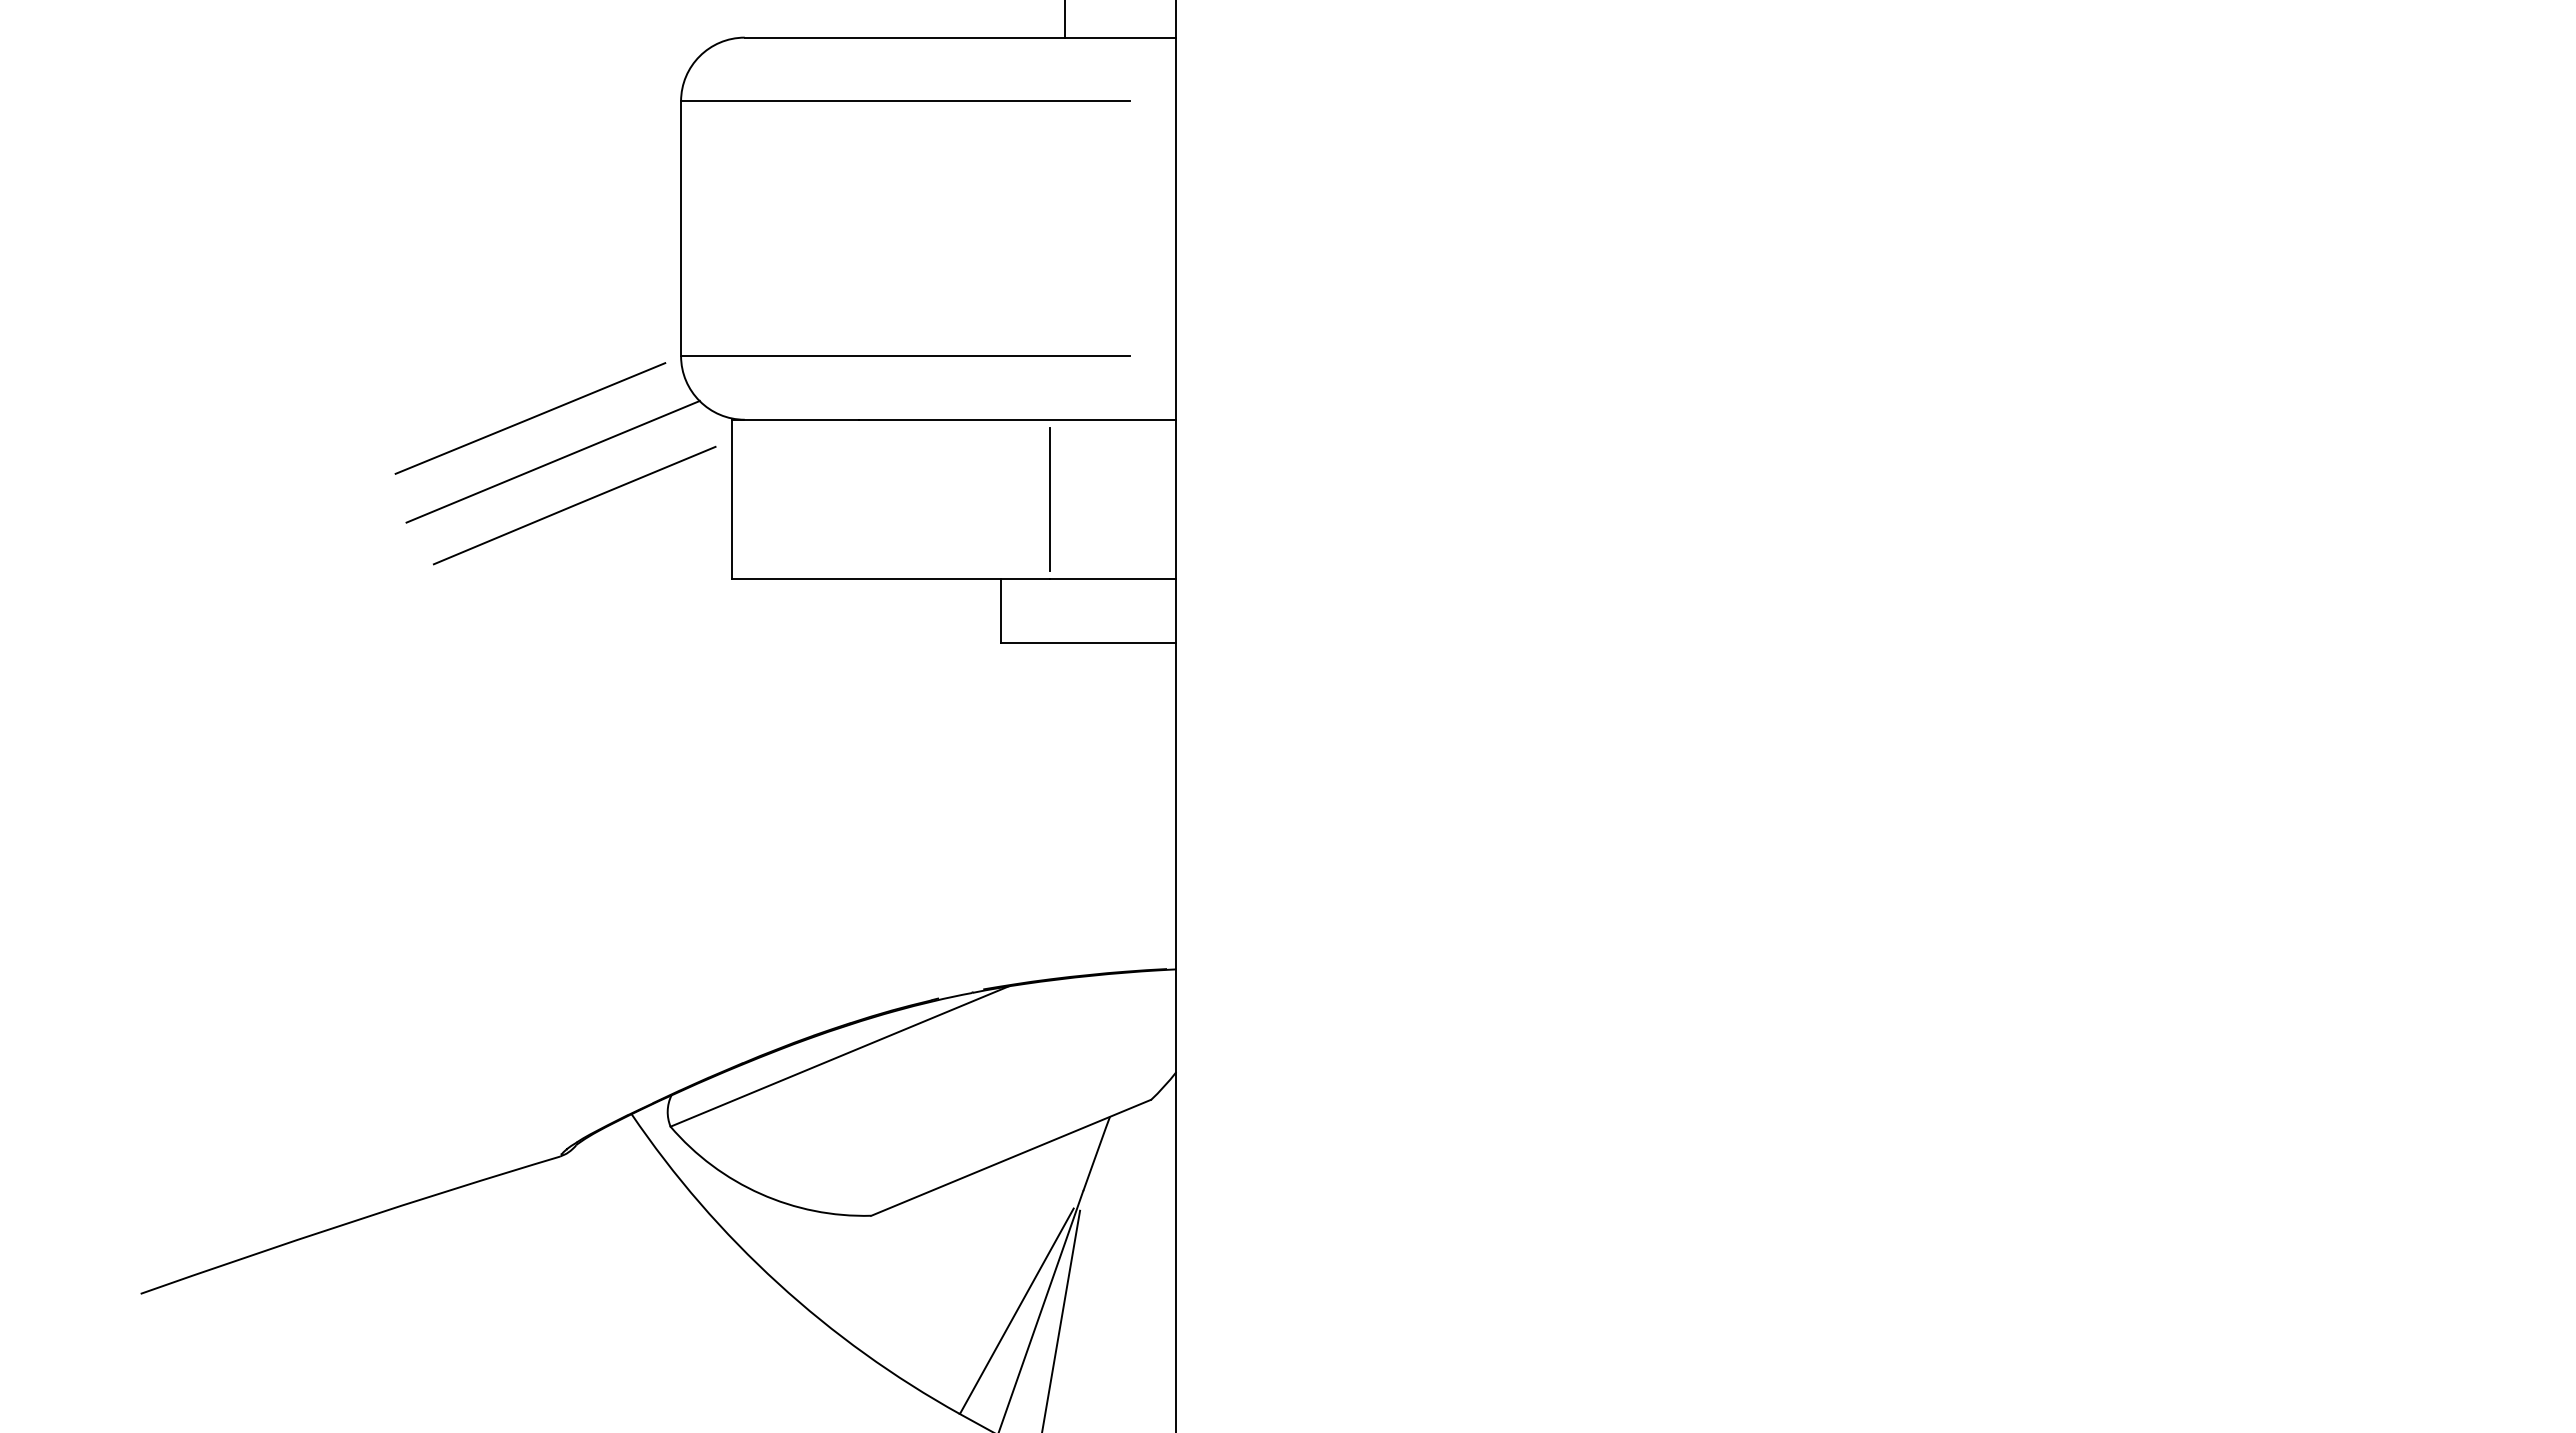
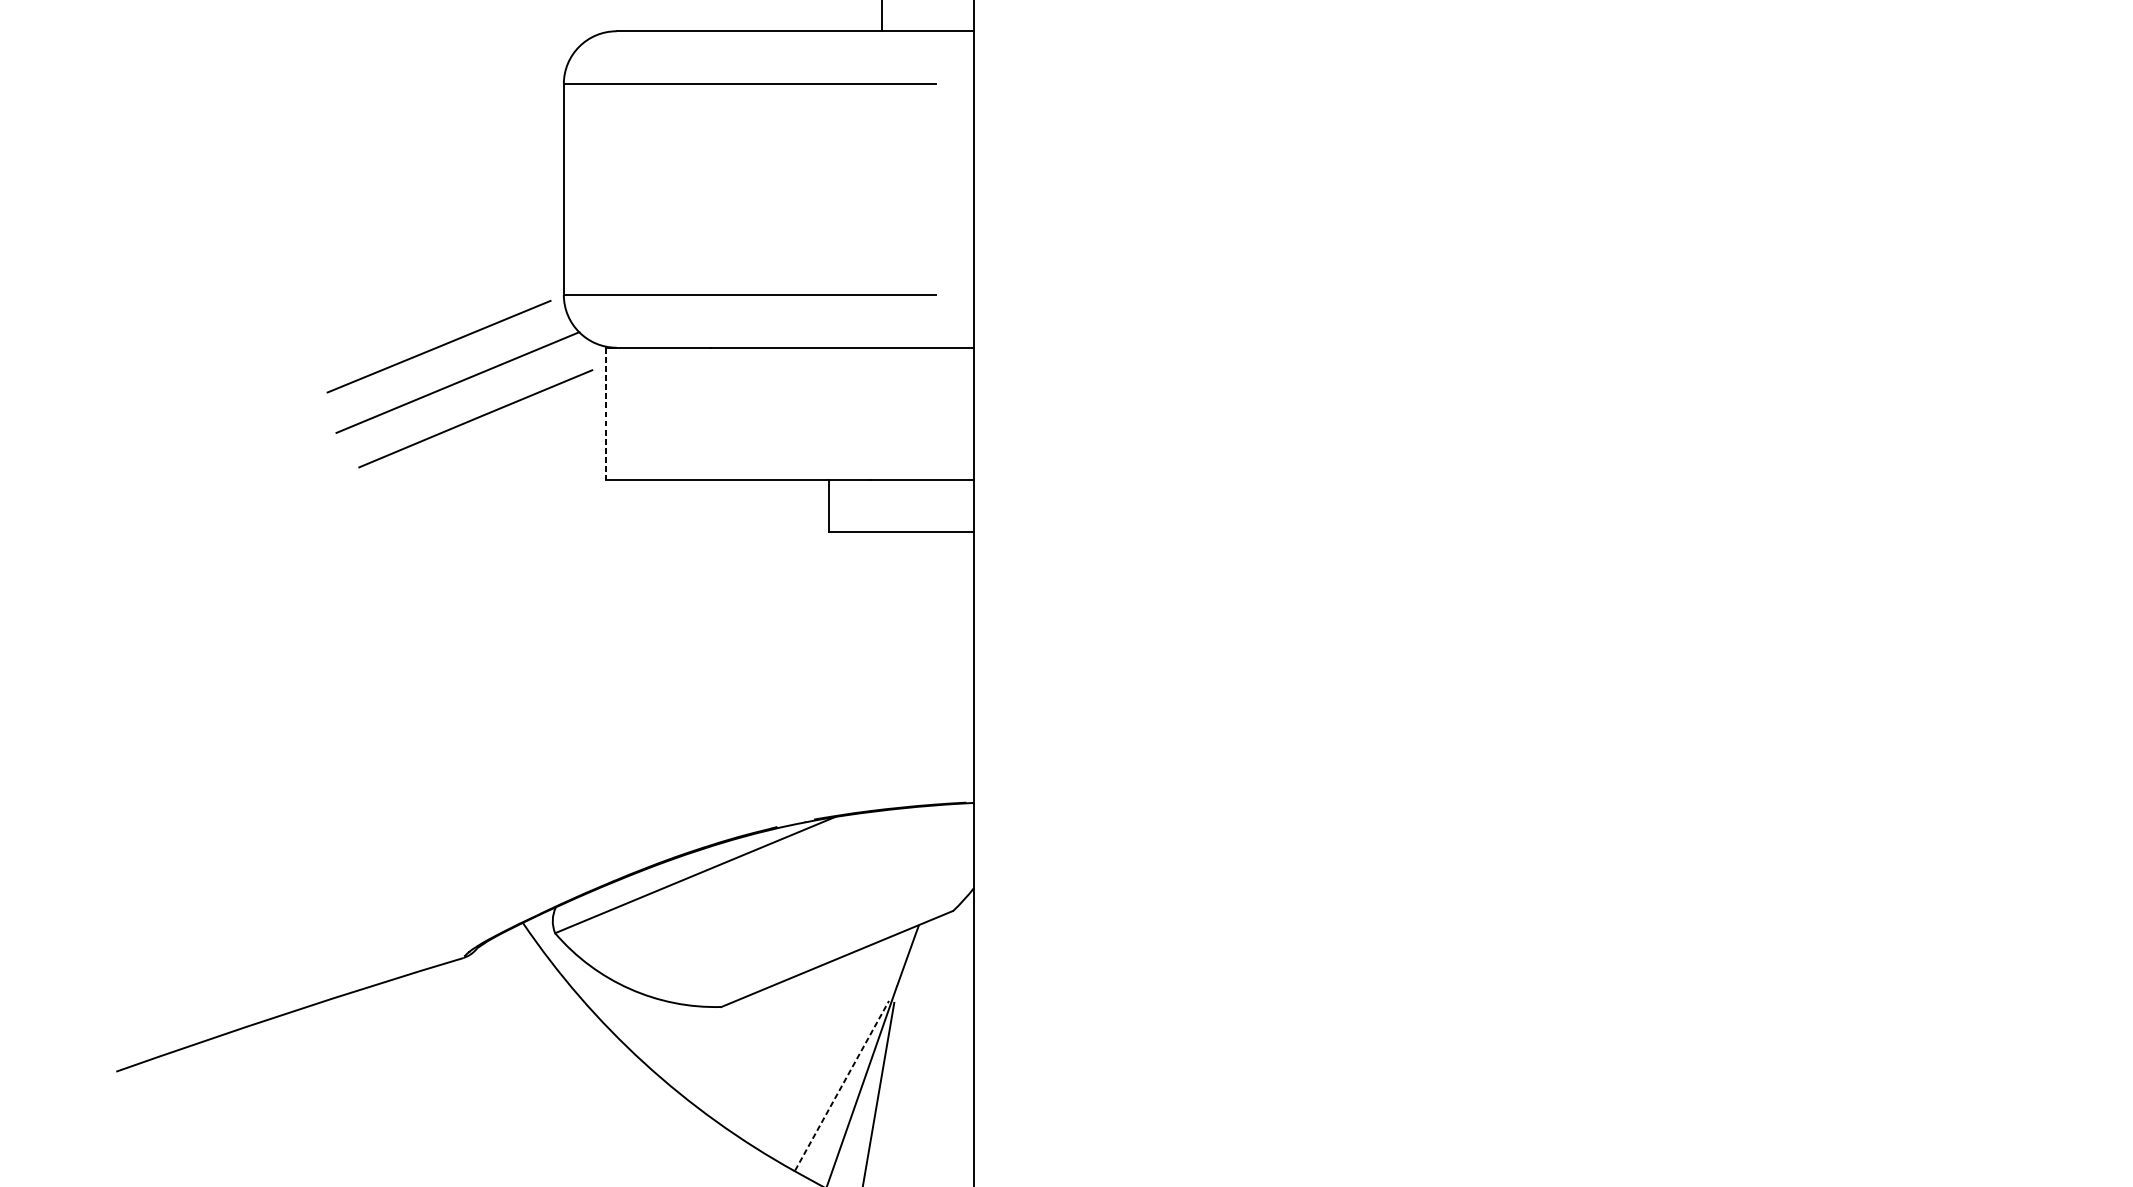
line: (732, 499) -> (606, 413), solid -> dashed
line: (1050, 499) -> (869, 413), removed
line: (1017, 1310) -> (842, 1085), solid -> dashed

